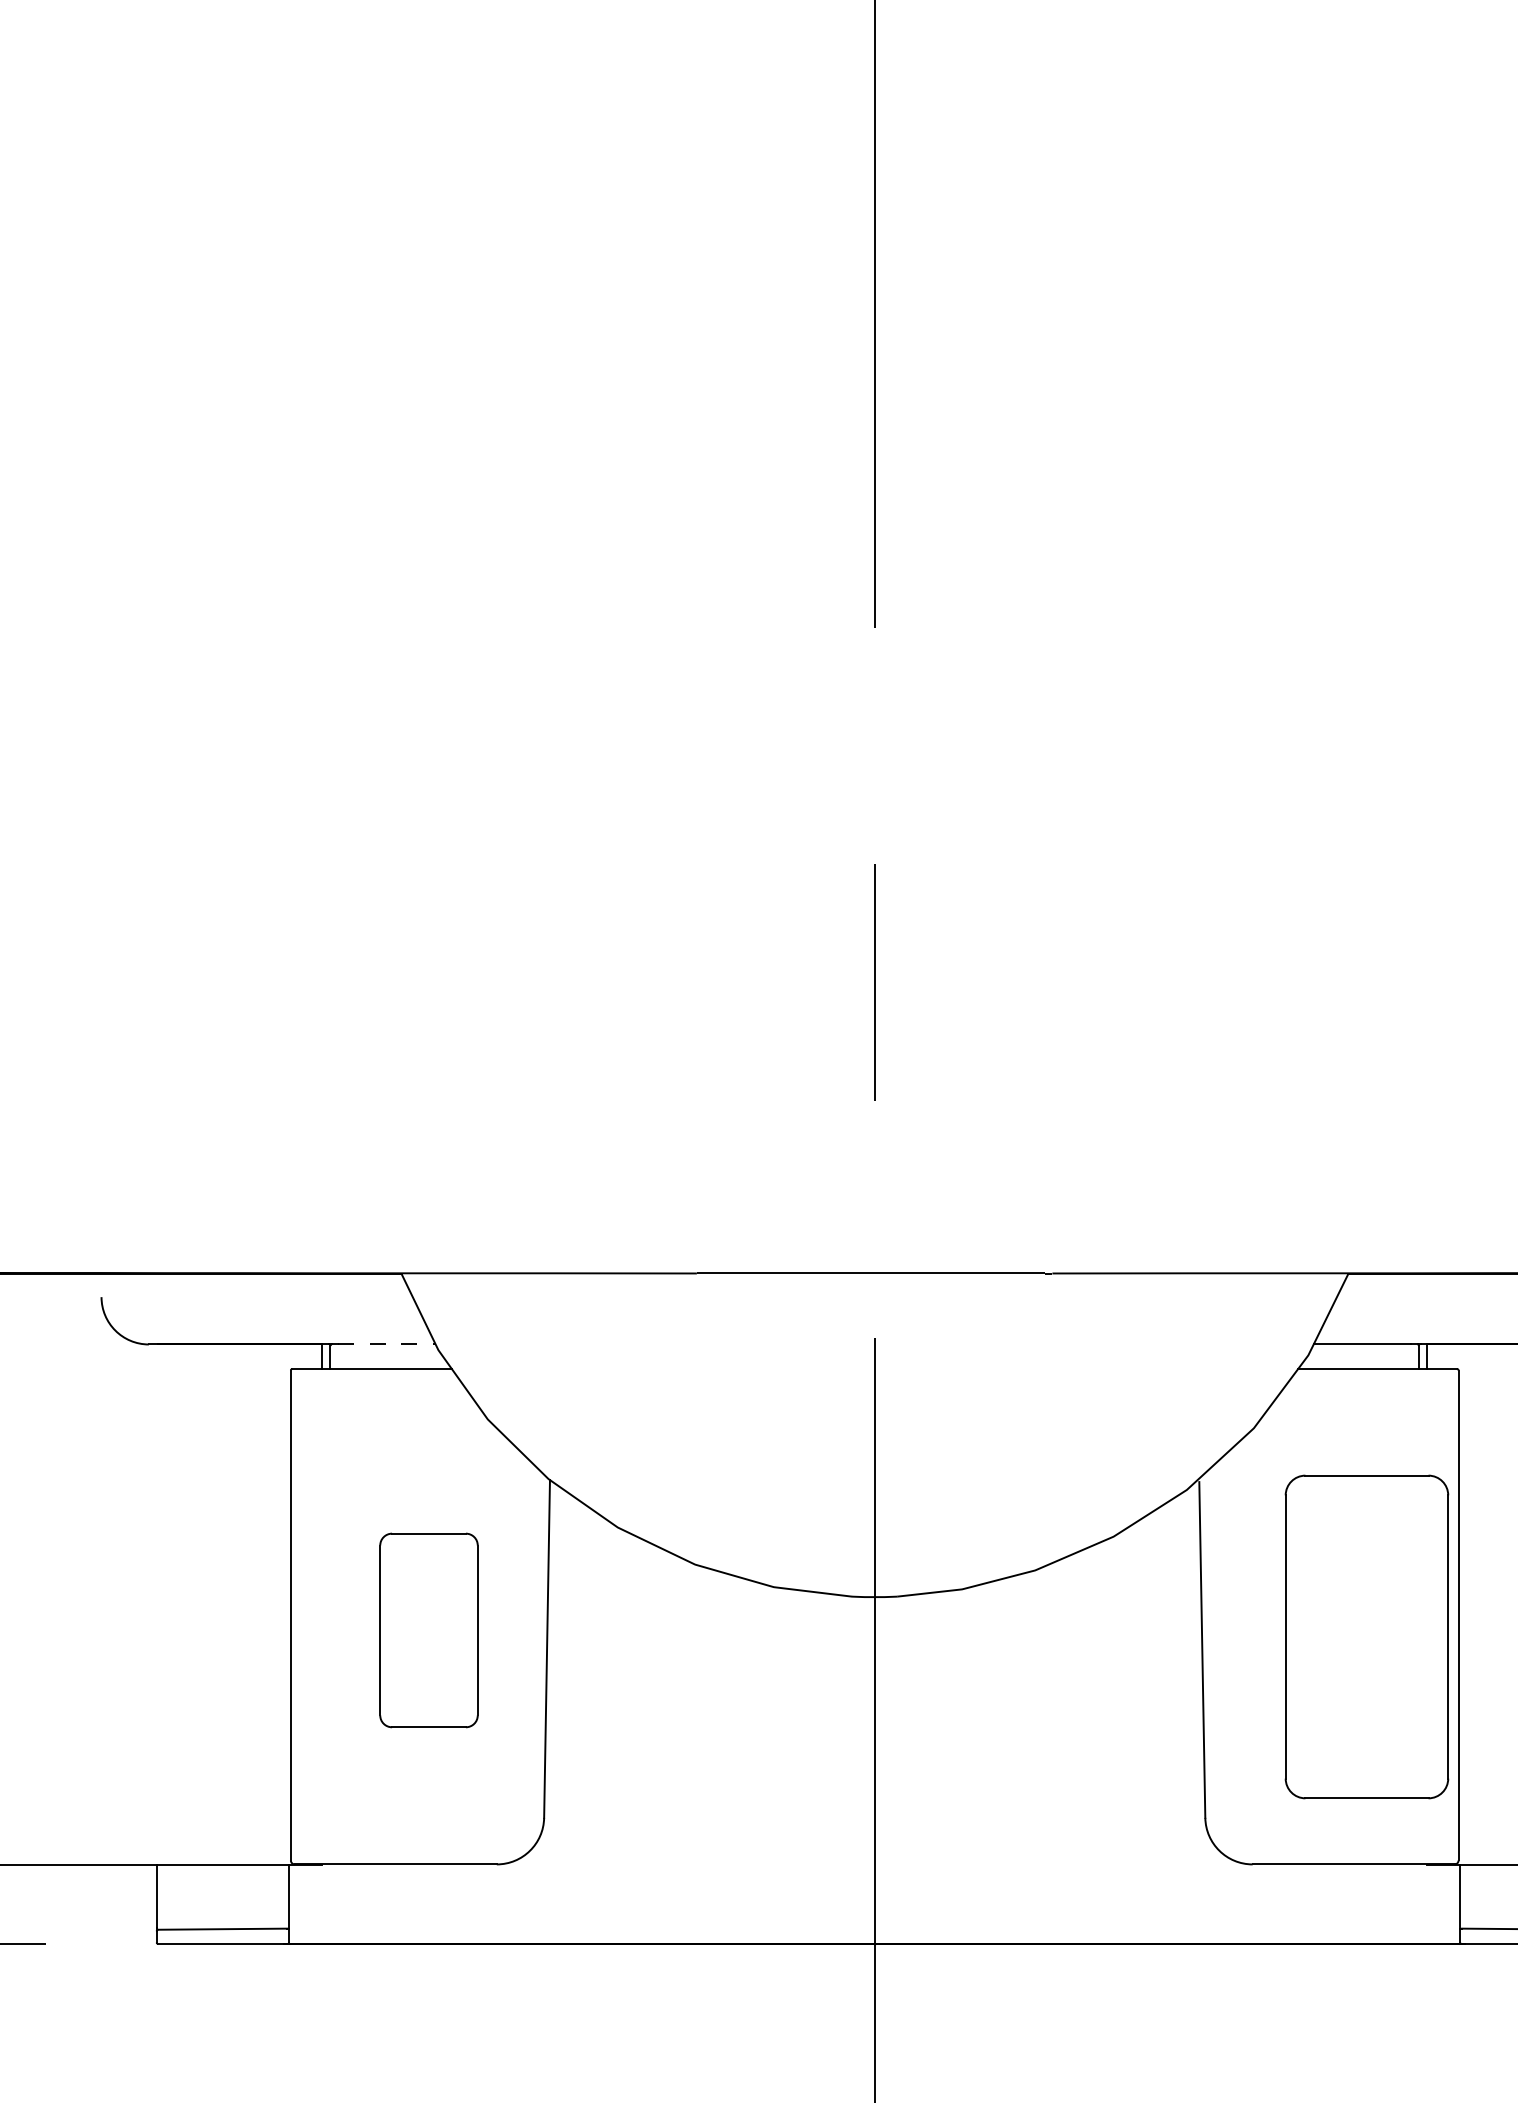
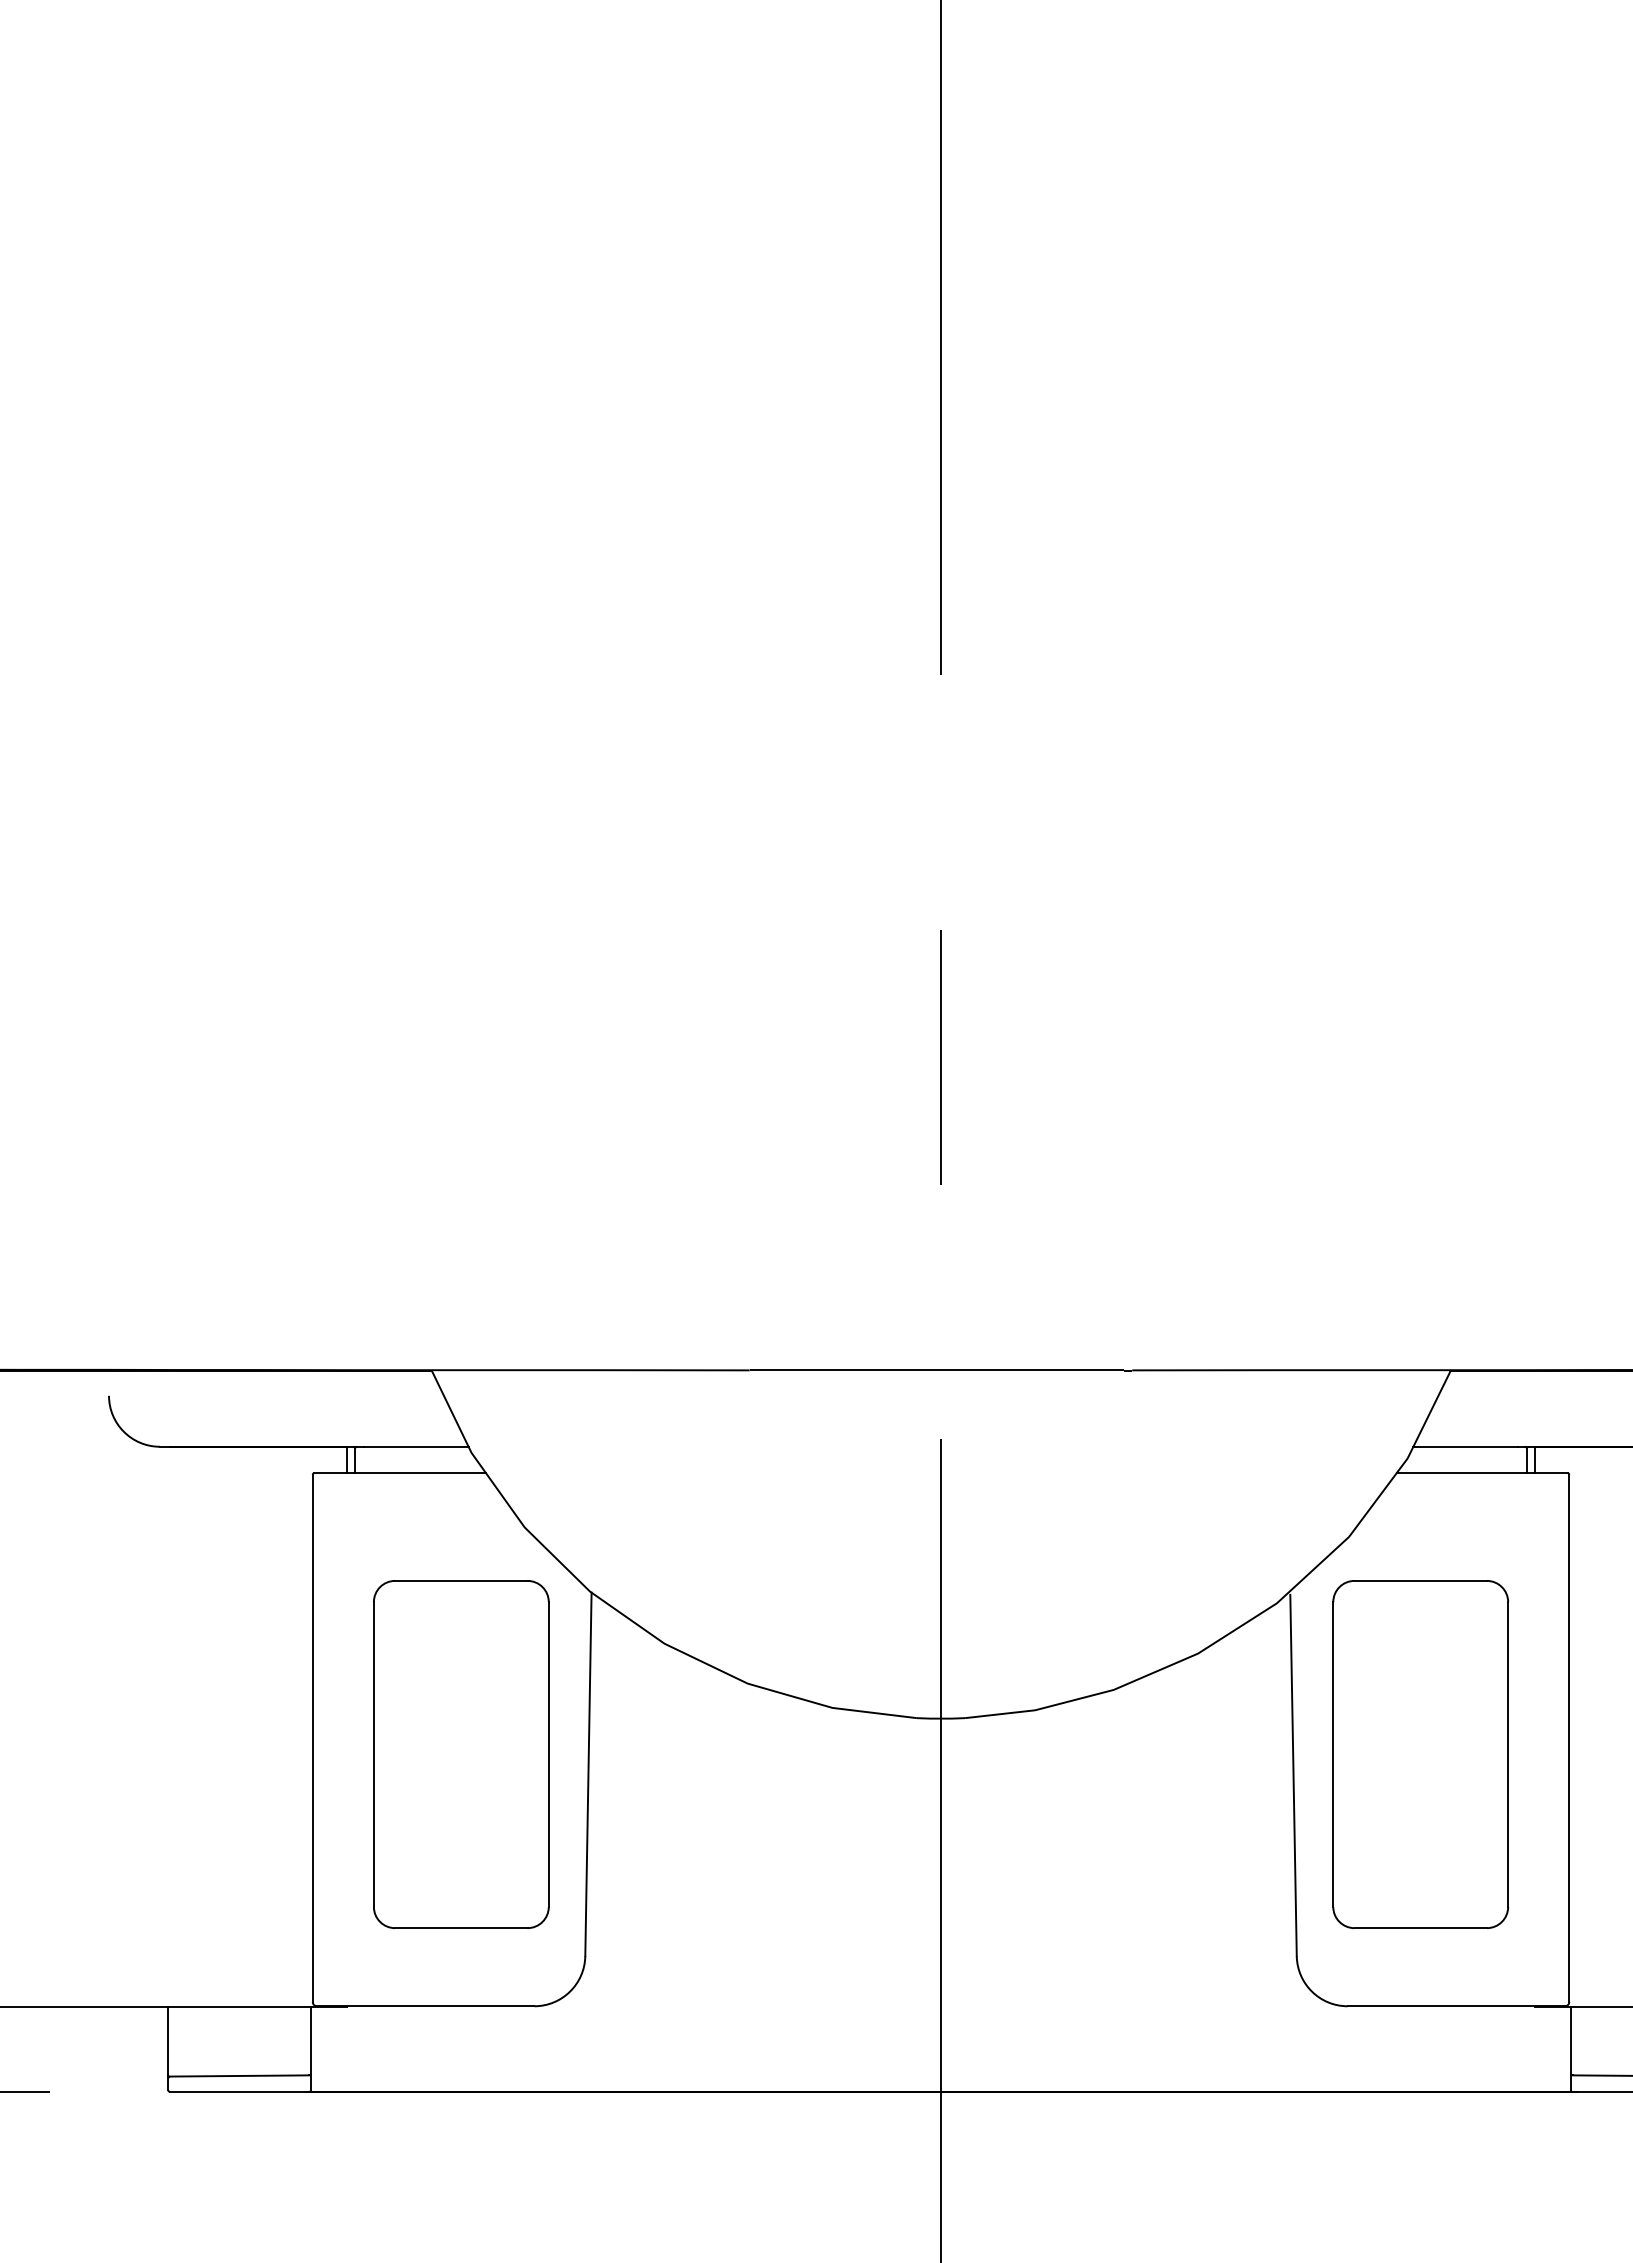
line: (387, 1344) -> (416, 1446), dashed -> solid
part: (429, 1630) -> (461, 1754), size x1.67
part: (1366, 1636) -> (1420, 1754), moved

